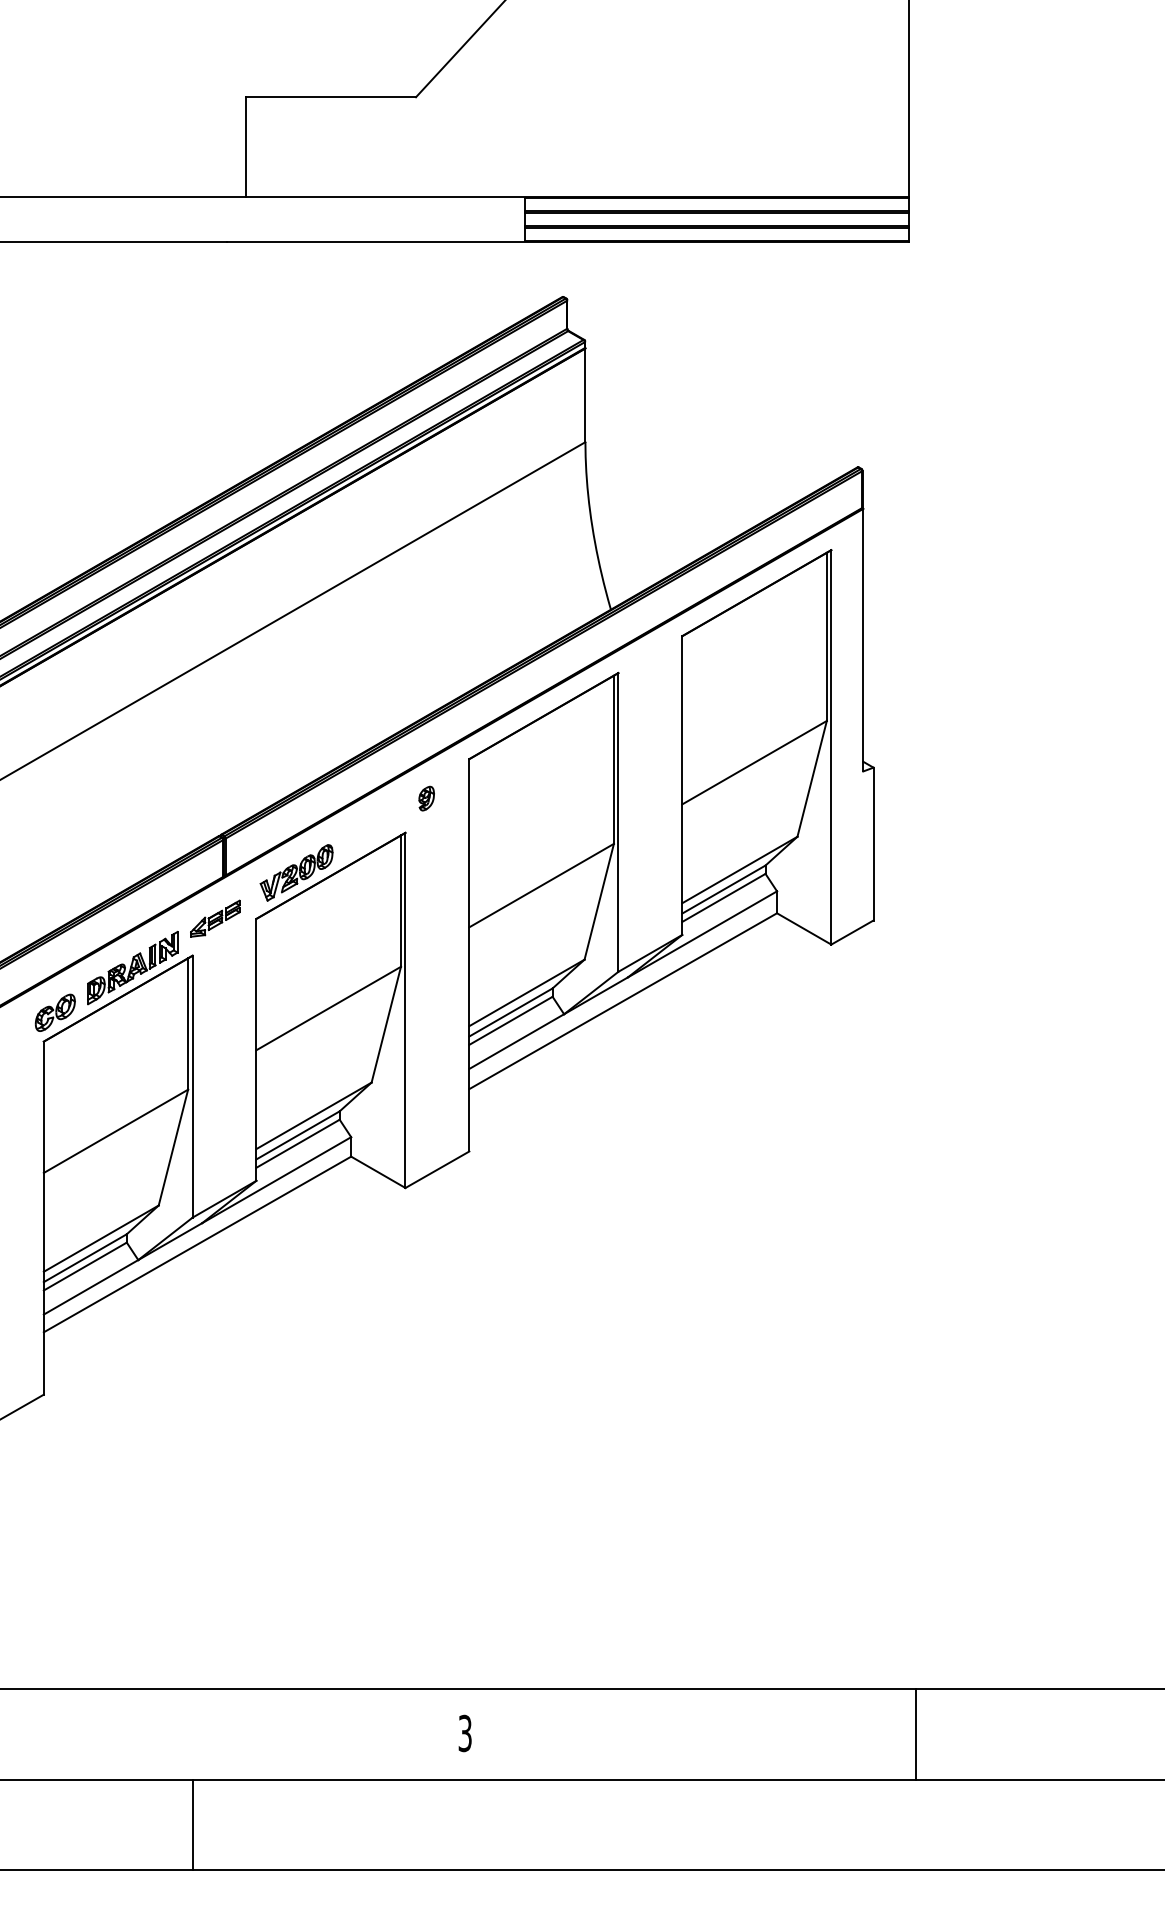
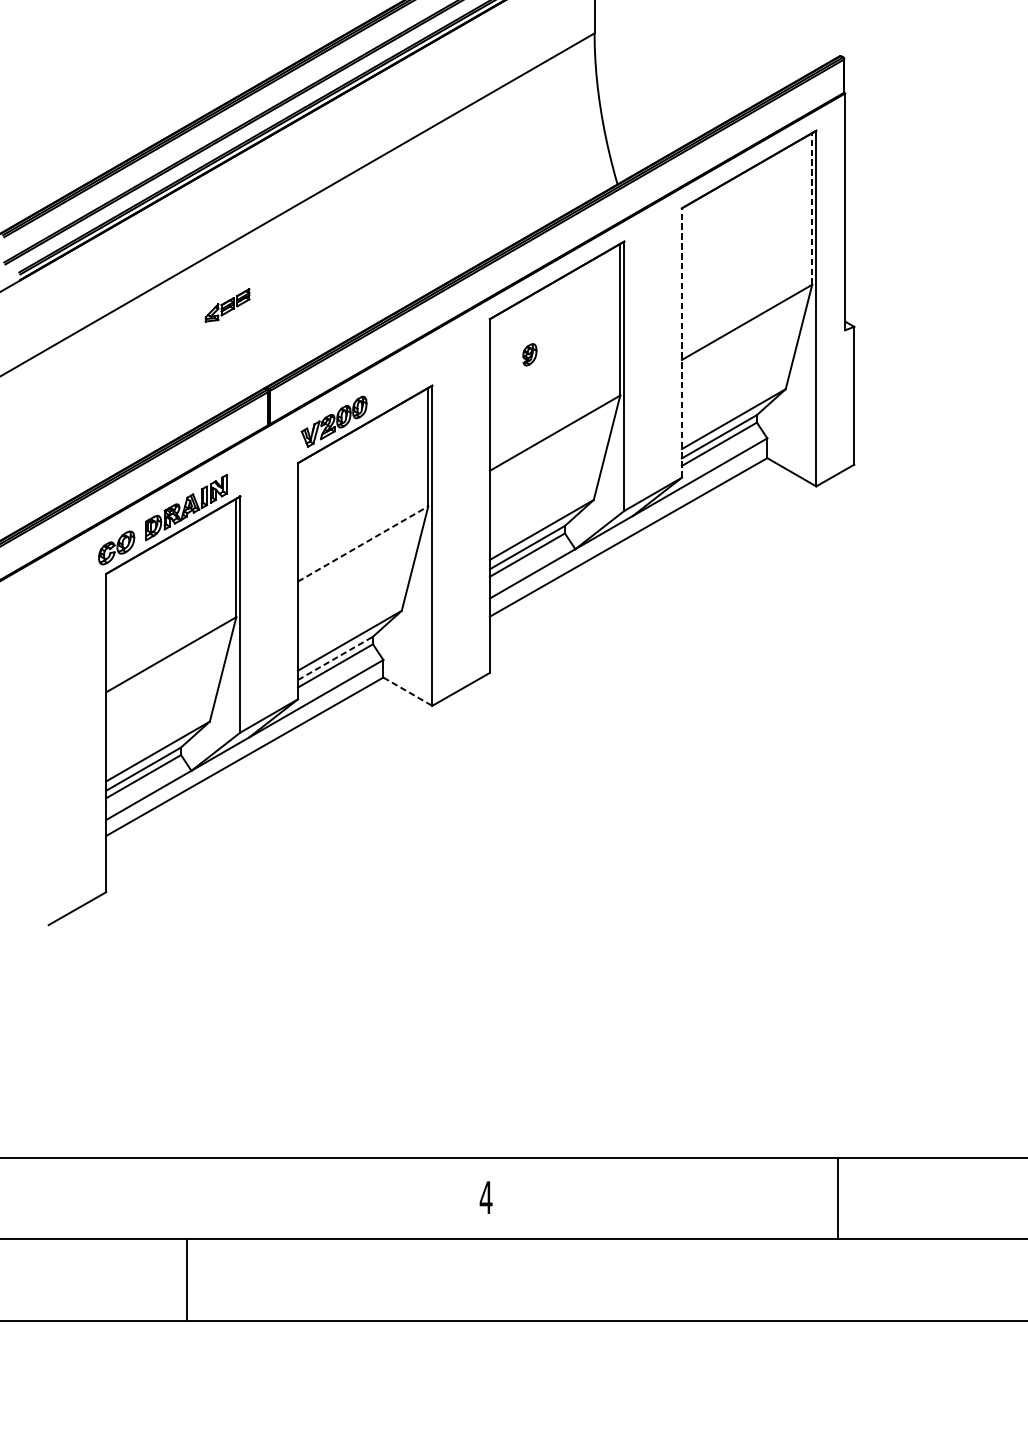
line: (826, 636) -> (811, 208), solid -> dashed
line: (682, 785) -> (682, 342), solid -> dashed
part: (426, 798) -> (529, 354), moved
part: (215, 918) -> (227, 305), moved
line: (329, 1008) -> (363, 544), solid -> dashed
line: (298, 1135) -> (335, 658), solid -> dashed
line: (378, 1172) -> (407, 691), solid -> dashed
text: (465, 1733) -> (486, 1197), 3 -> 4
line: (916, 1734) -> (838, 1198), moved
line: (193, 1824) -> (187, 1279), moved

